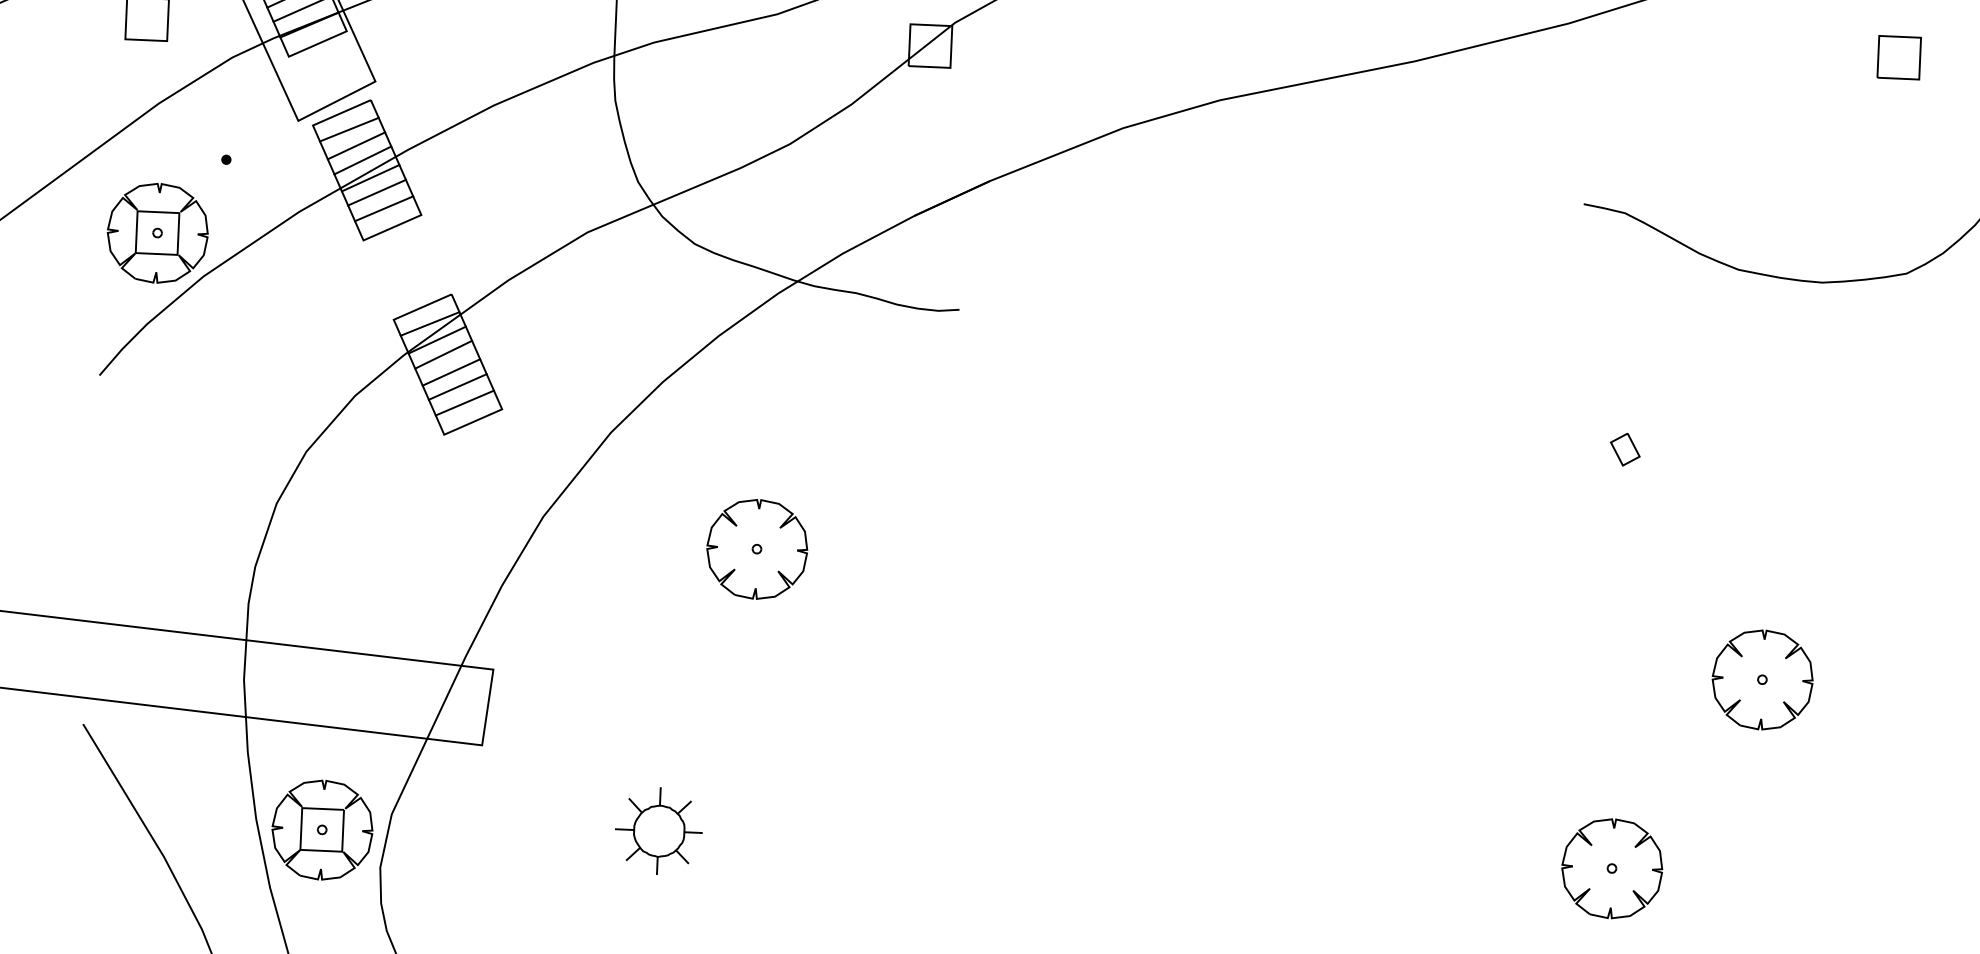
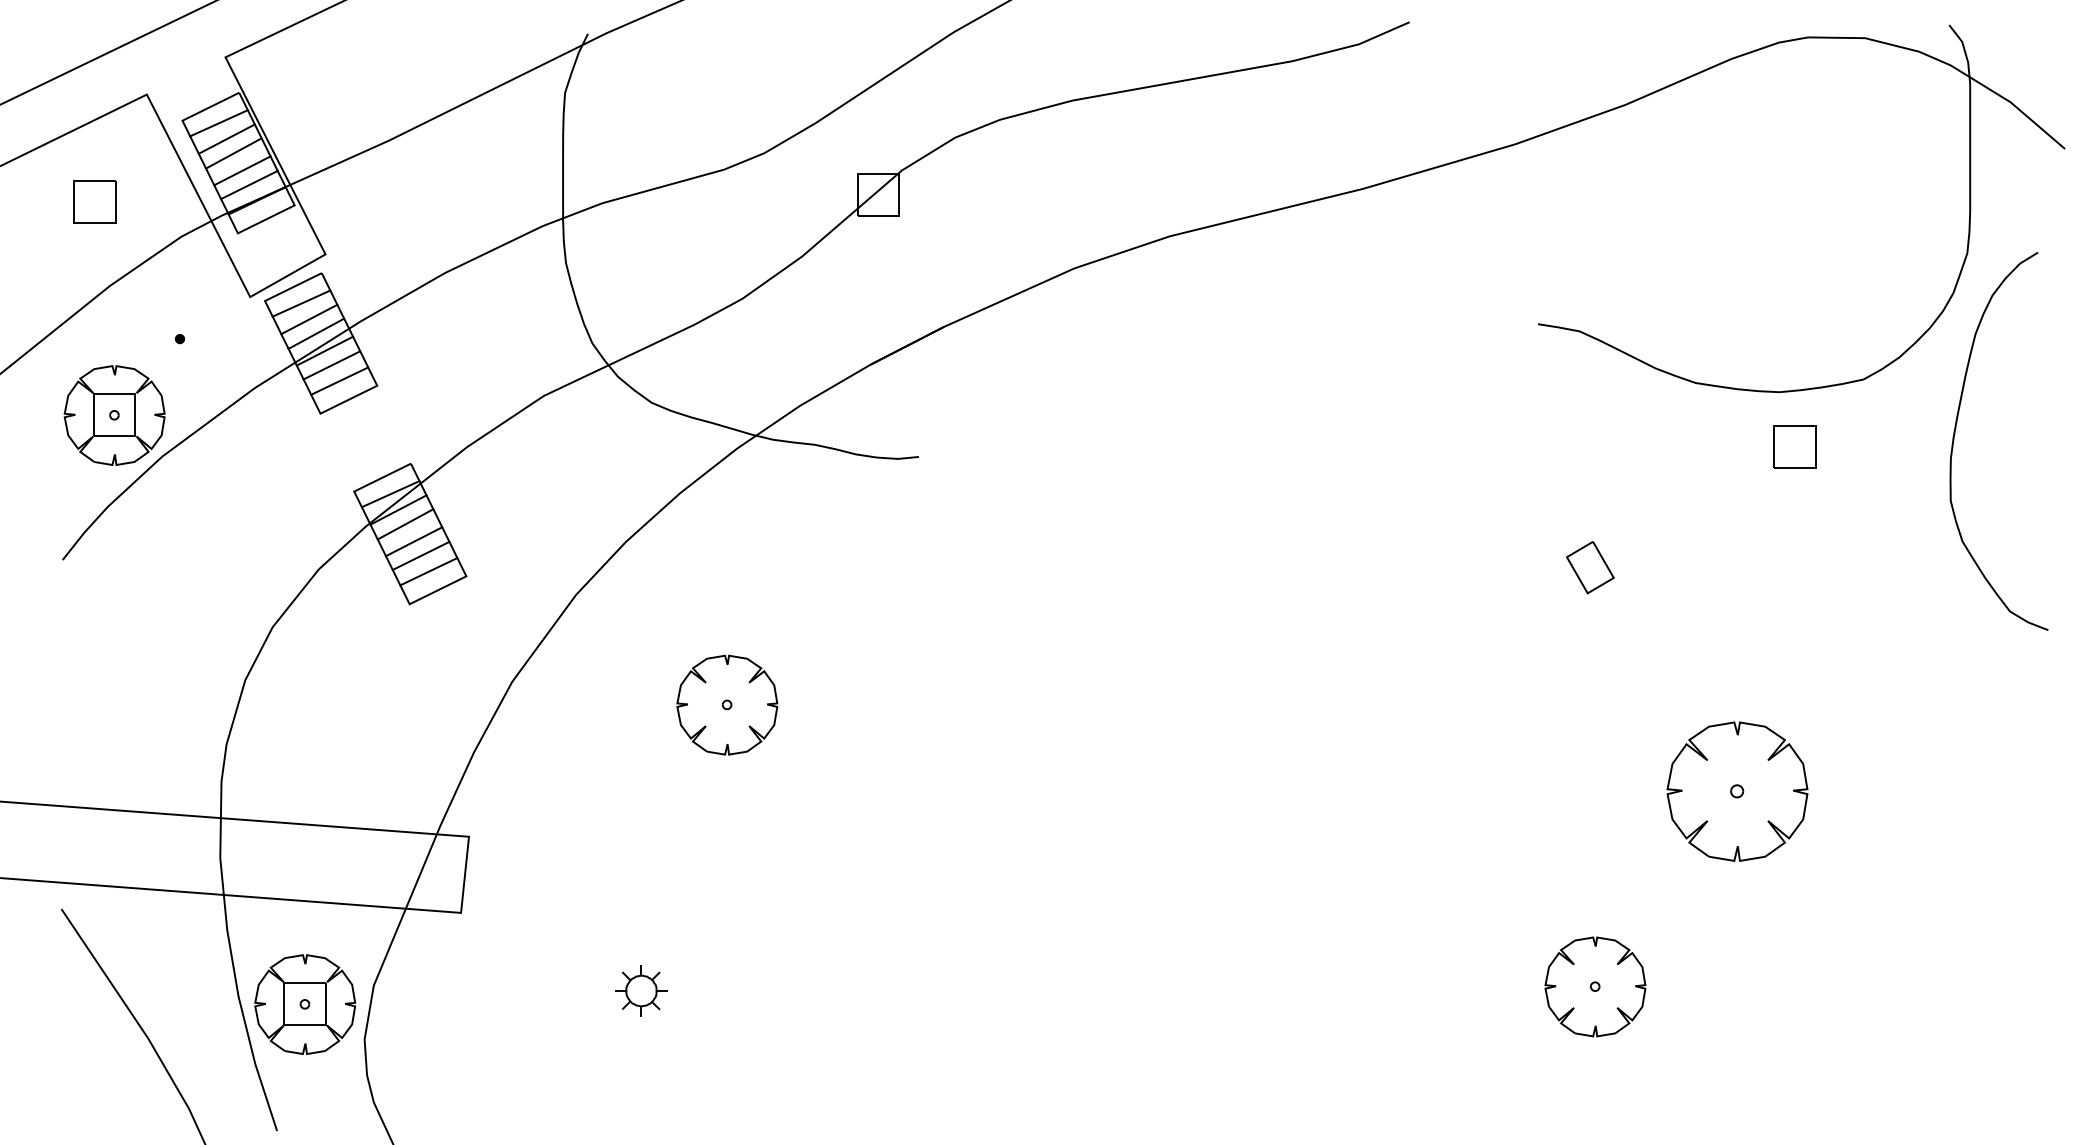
part: (1898, 57) -> (1794, 446), moved
part: (1624, 449) -> (1589, 567), size x1.6
part: (1762, 679) -> (1737, 791), size x1.4
part: (658, 830) -> (640, 990), size x0.6

